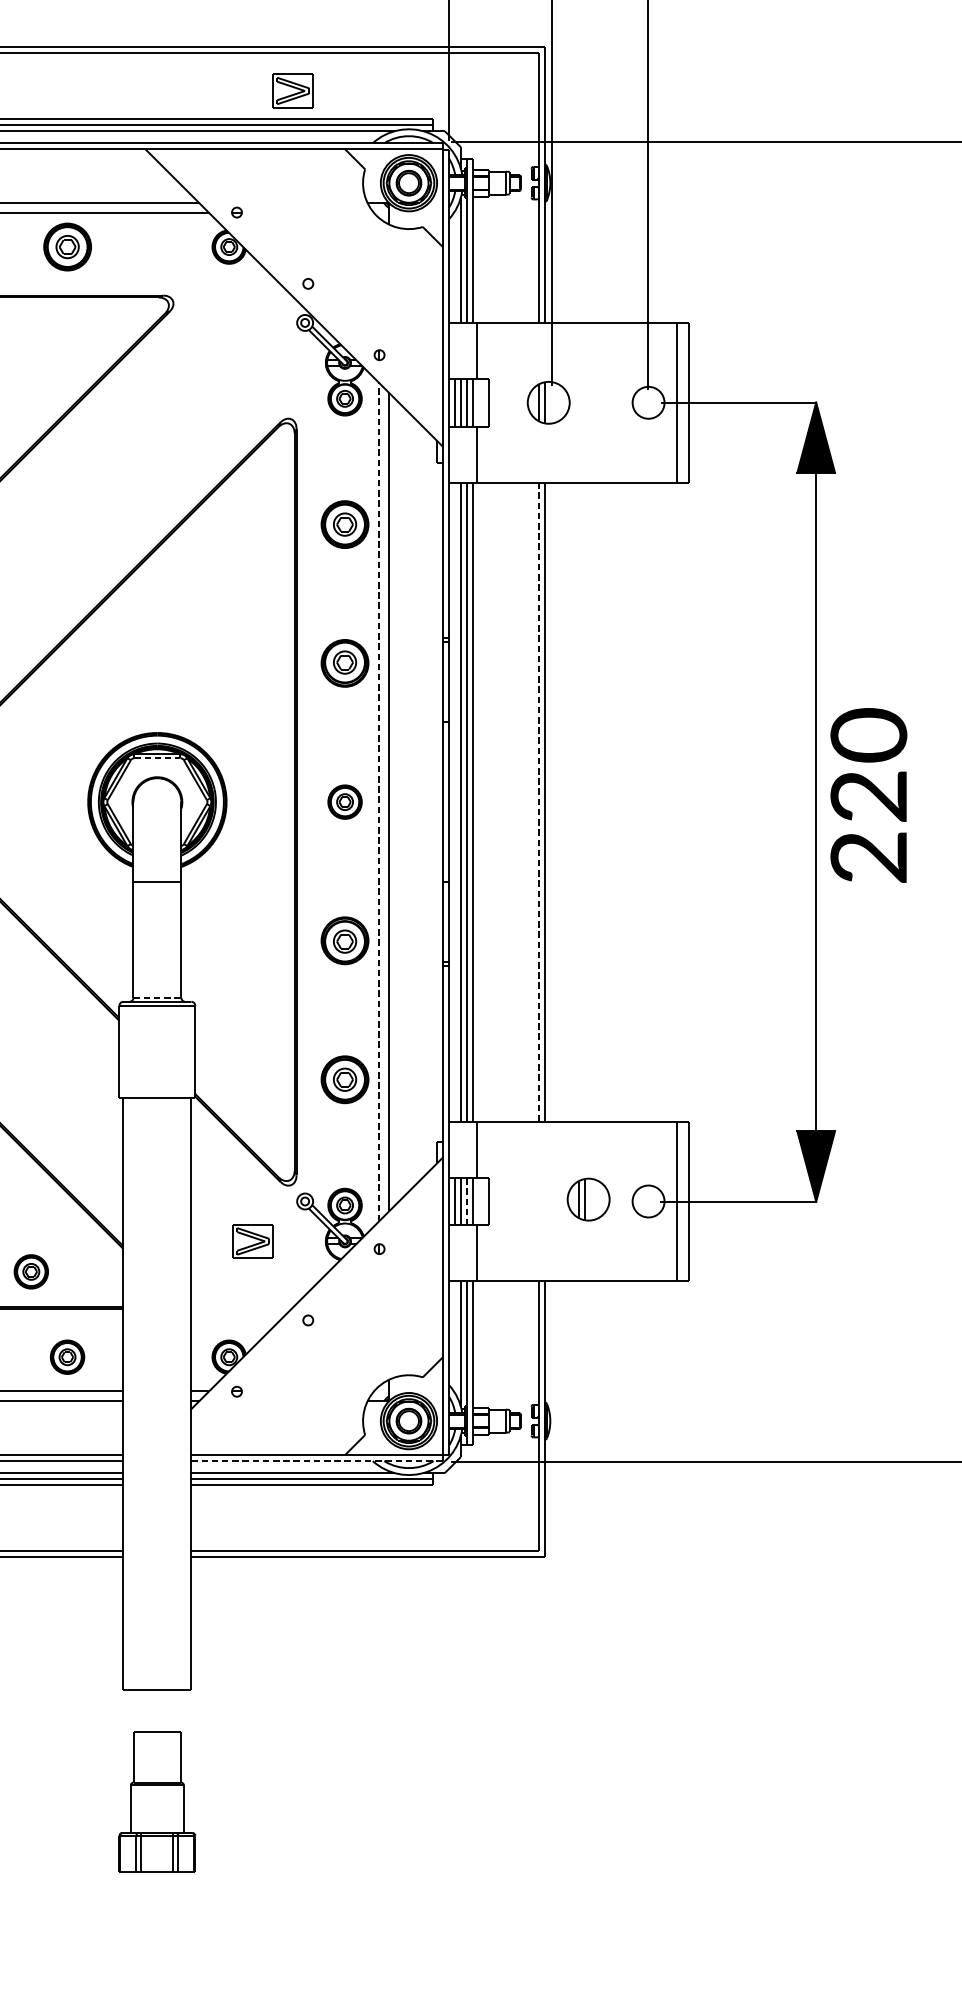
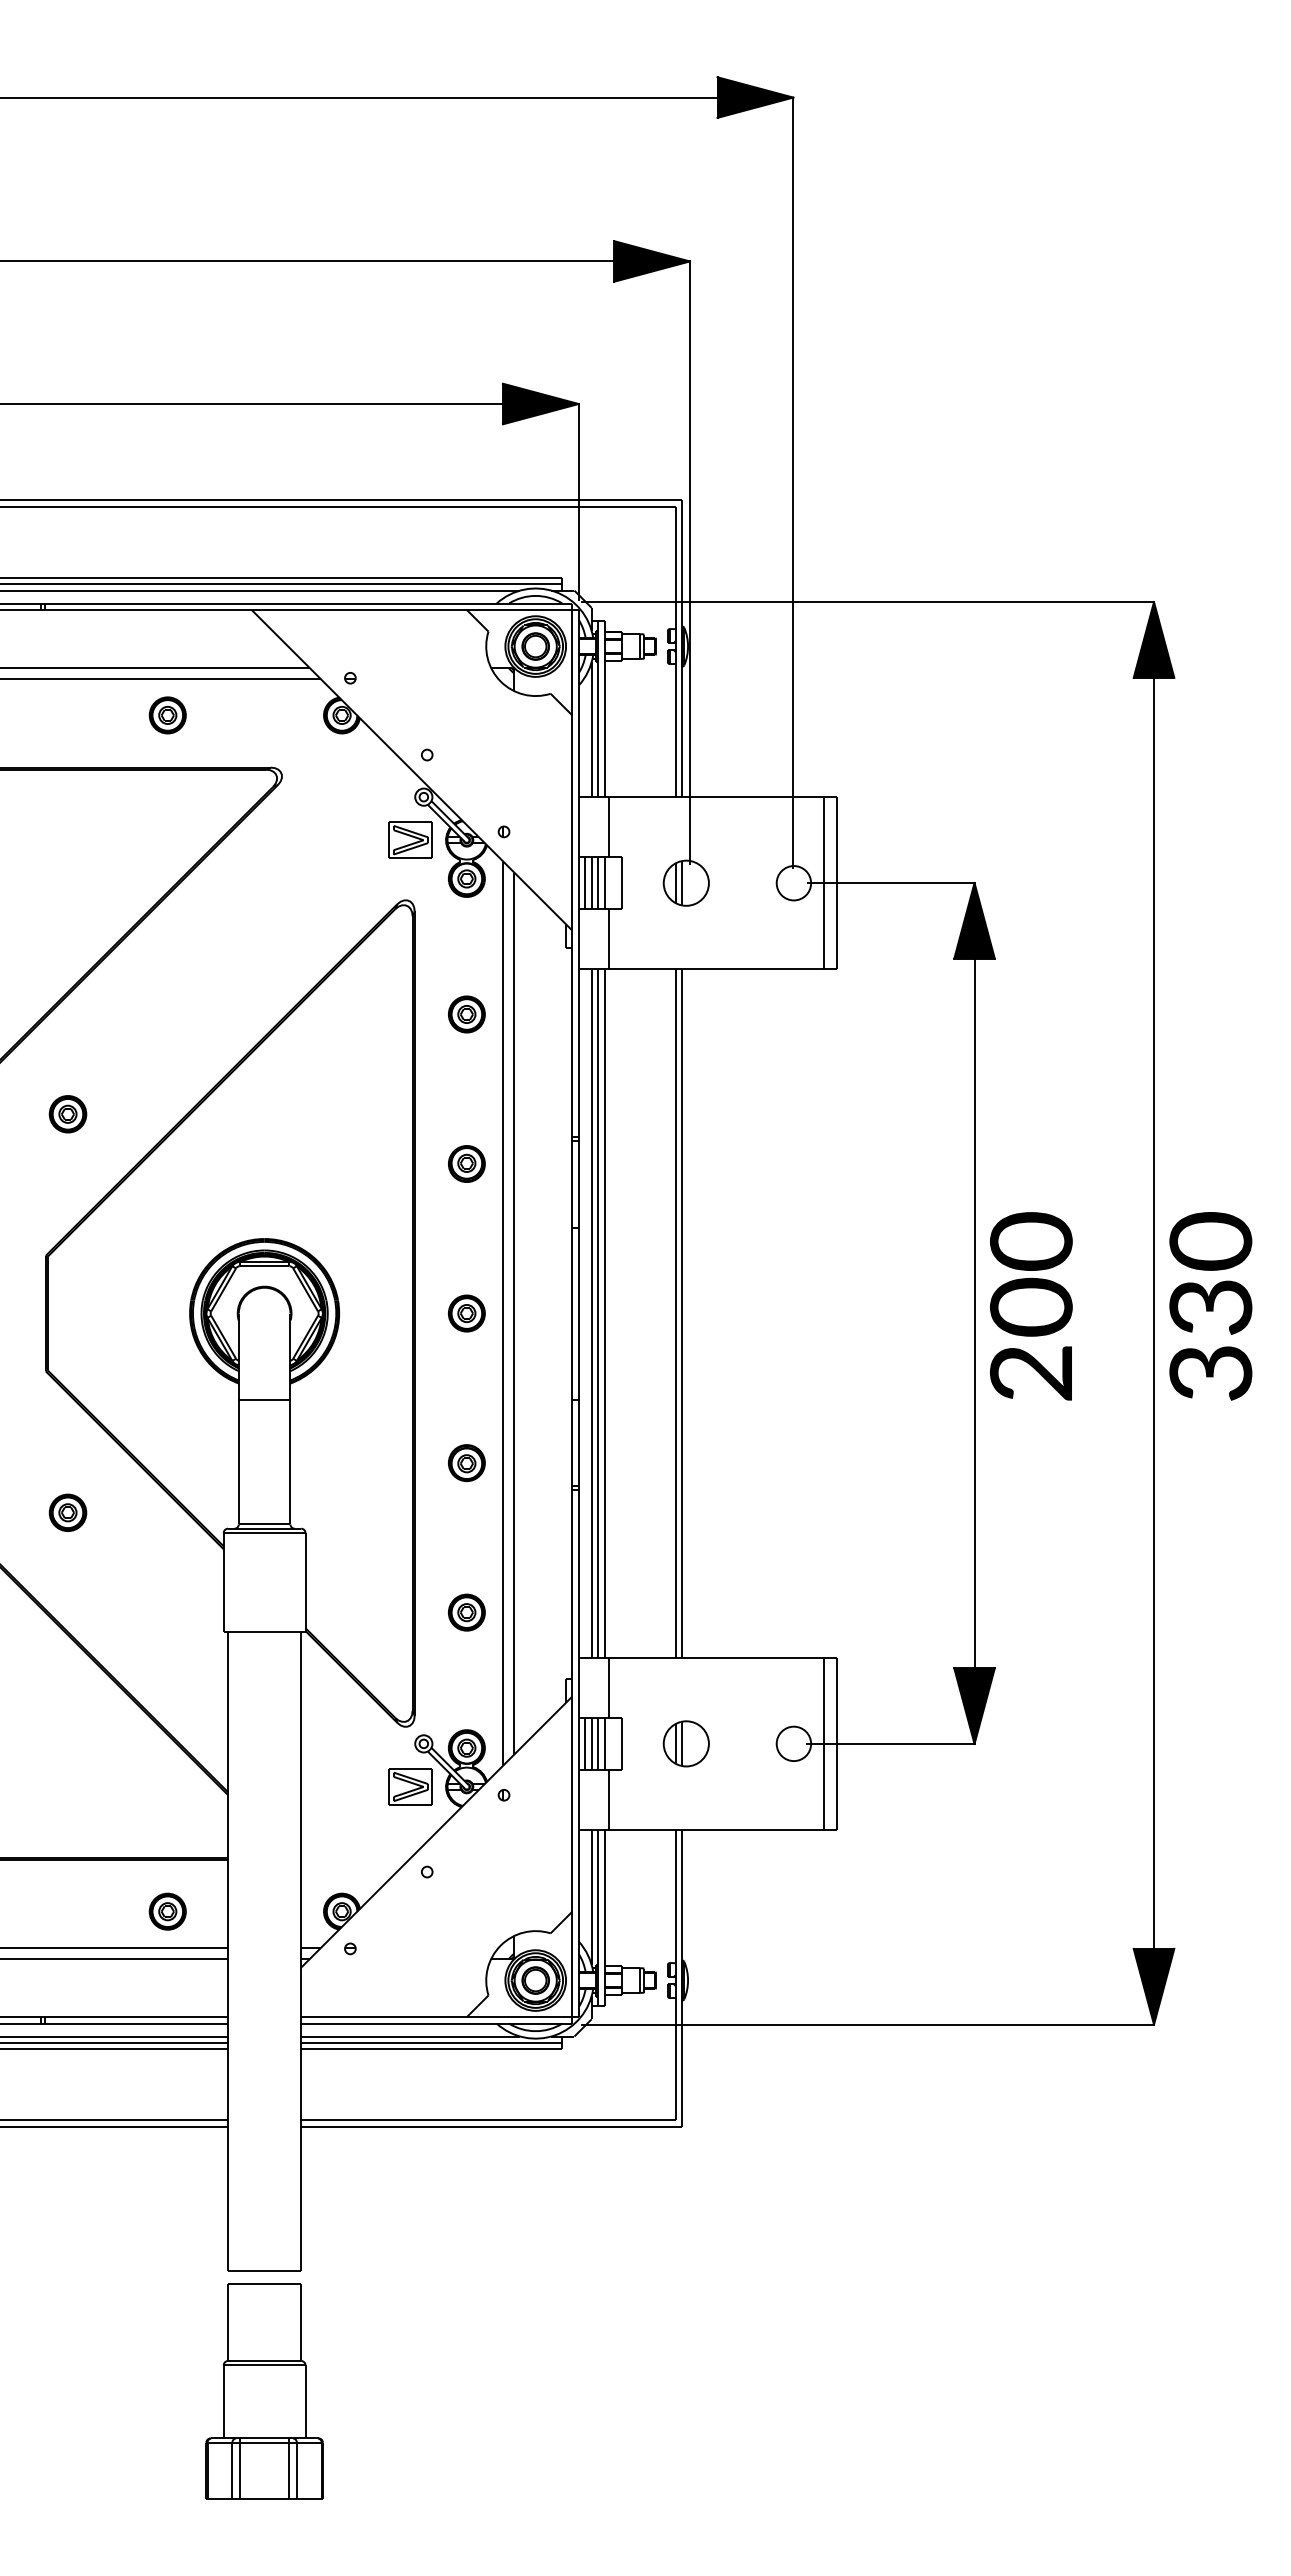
part: (292, 90) -> (410, 839), moved
part: (67, 247) -> (167, 715), size x0.71
part: (344, 524) -> (466, 1014), size x0.71
part: (344, 662) -> (466, 1163), size x0.71
line: (157, 758) -> (264, 1266), dashed -> solid
text: (869, 795) -> (1031, 1306), 220 -> 200
line: (379, 802) -> (503, 1313), dashed -> solid
line: (538, 802) -> (675, 1313), dashed -> solid
part: (344, 941) -> (466, 1463), size x0.71
line: (157, 997) -> (264, 1524), dashed -> solid
part: (344, 1079) -> (466, 1612), size x0.71
part: (587, 1199) -> (685, 1743), moved
line: (467, 1201) -> (598, 1743), dashed -> solid
part: (252, 1241) -> (410, 1786), moved
part: (31, 1271) -> (128, 1819), removed
line: (317, 1460) -> (437, 2023), dashed -> solid
part: (157, 1802) -> (264, 2391), size x1.43

